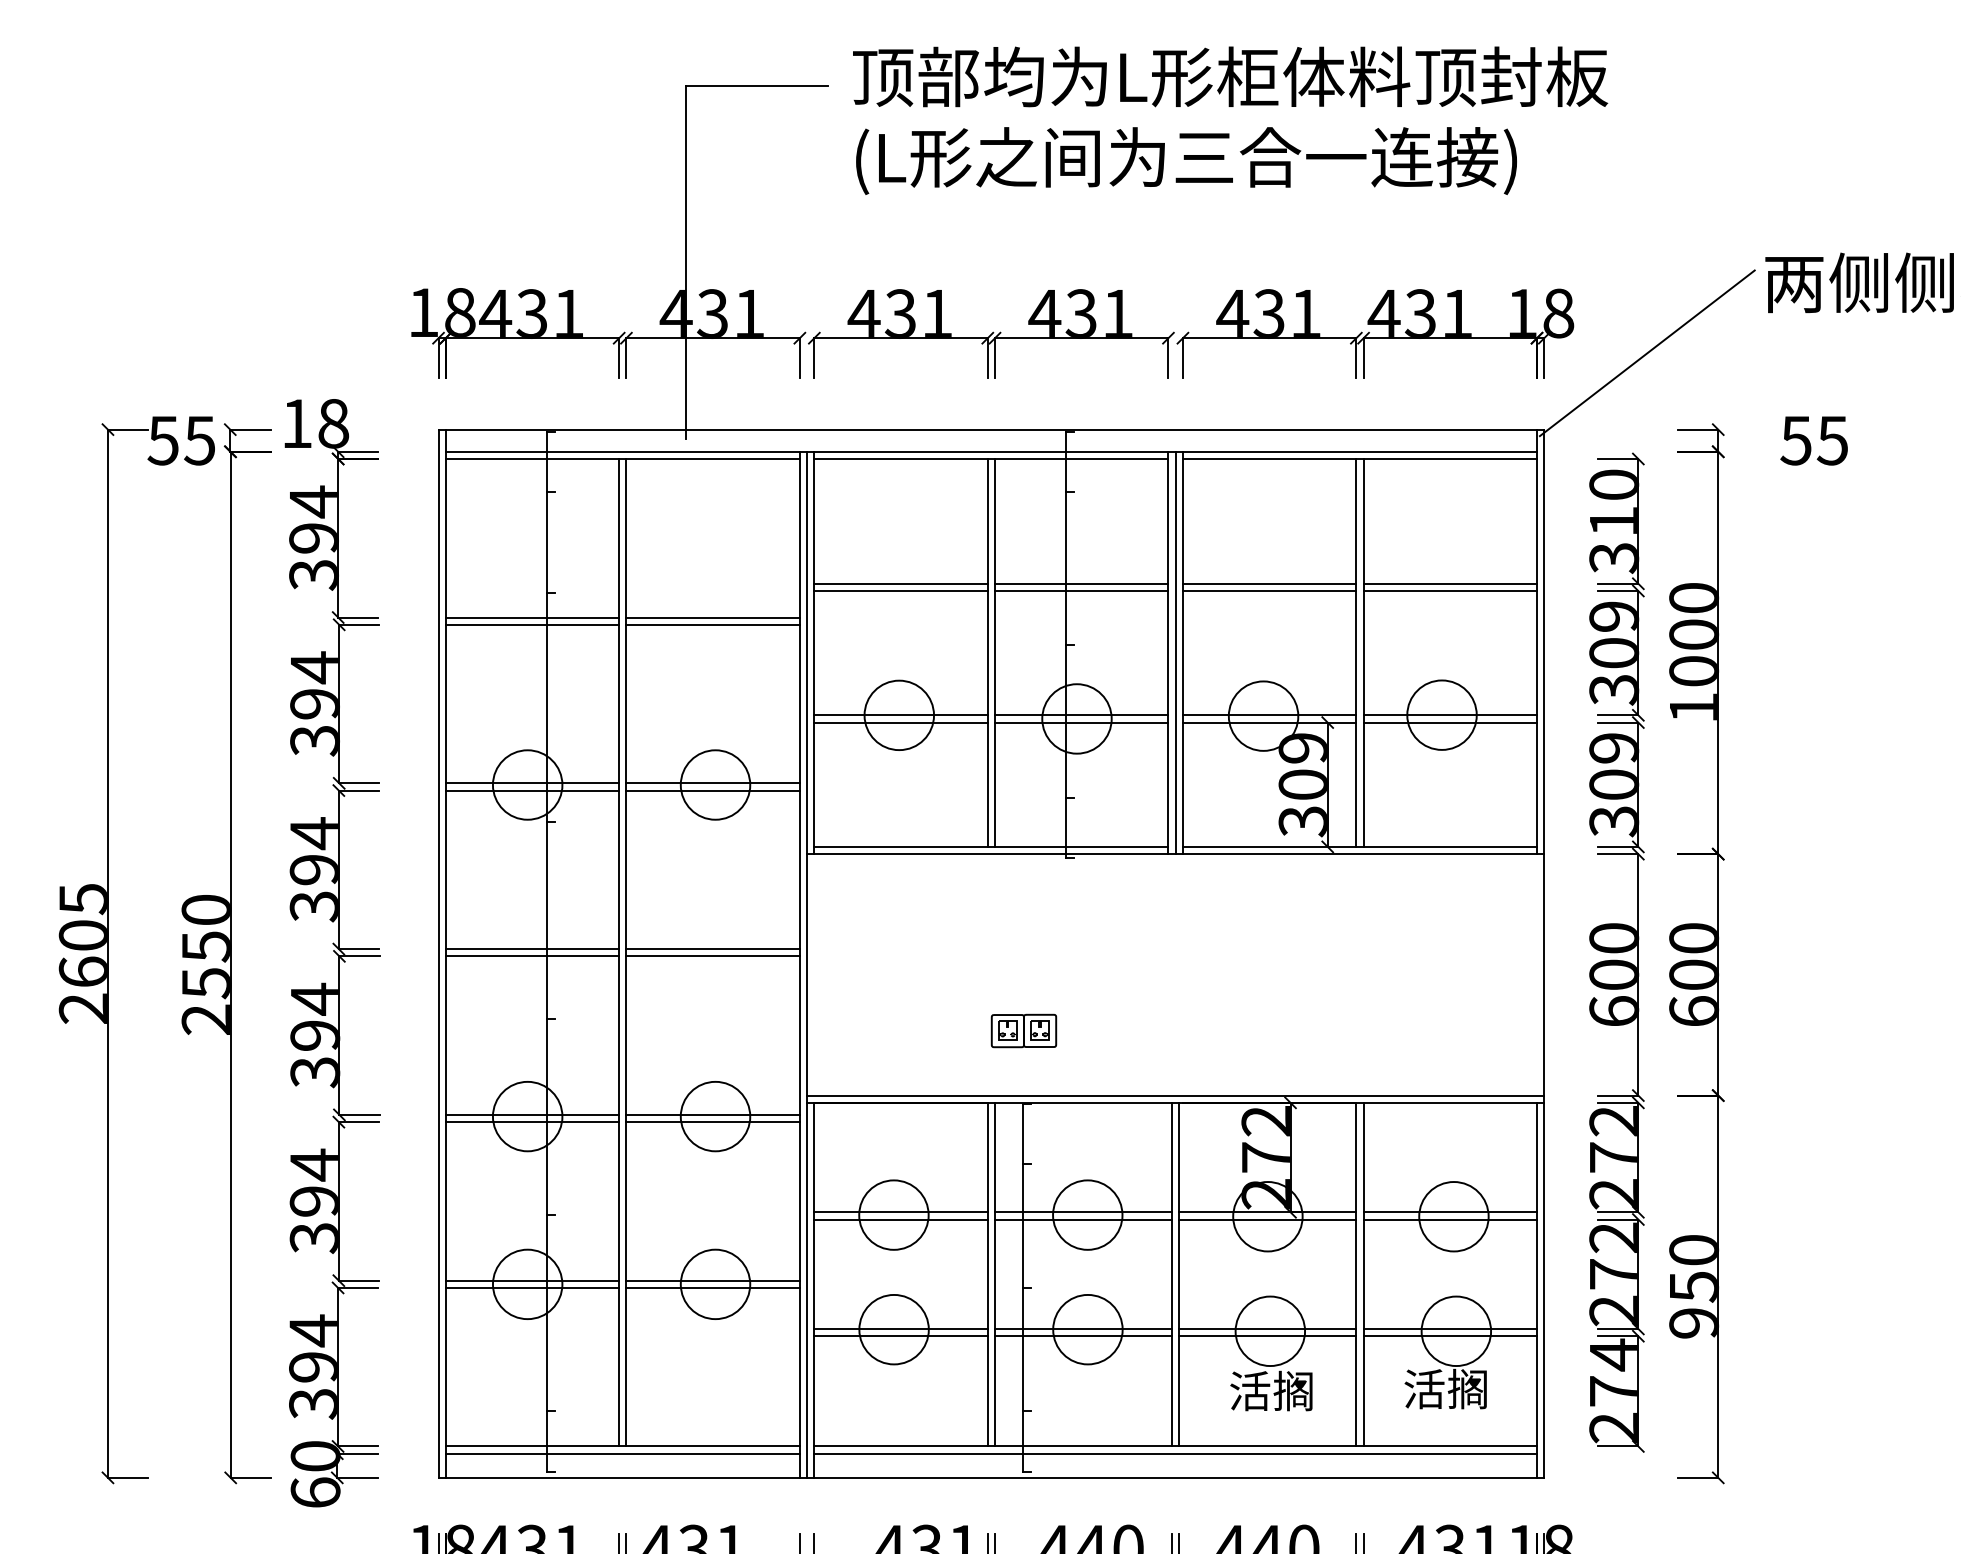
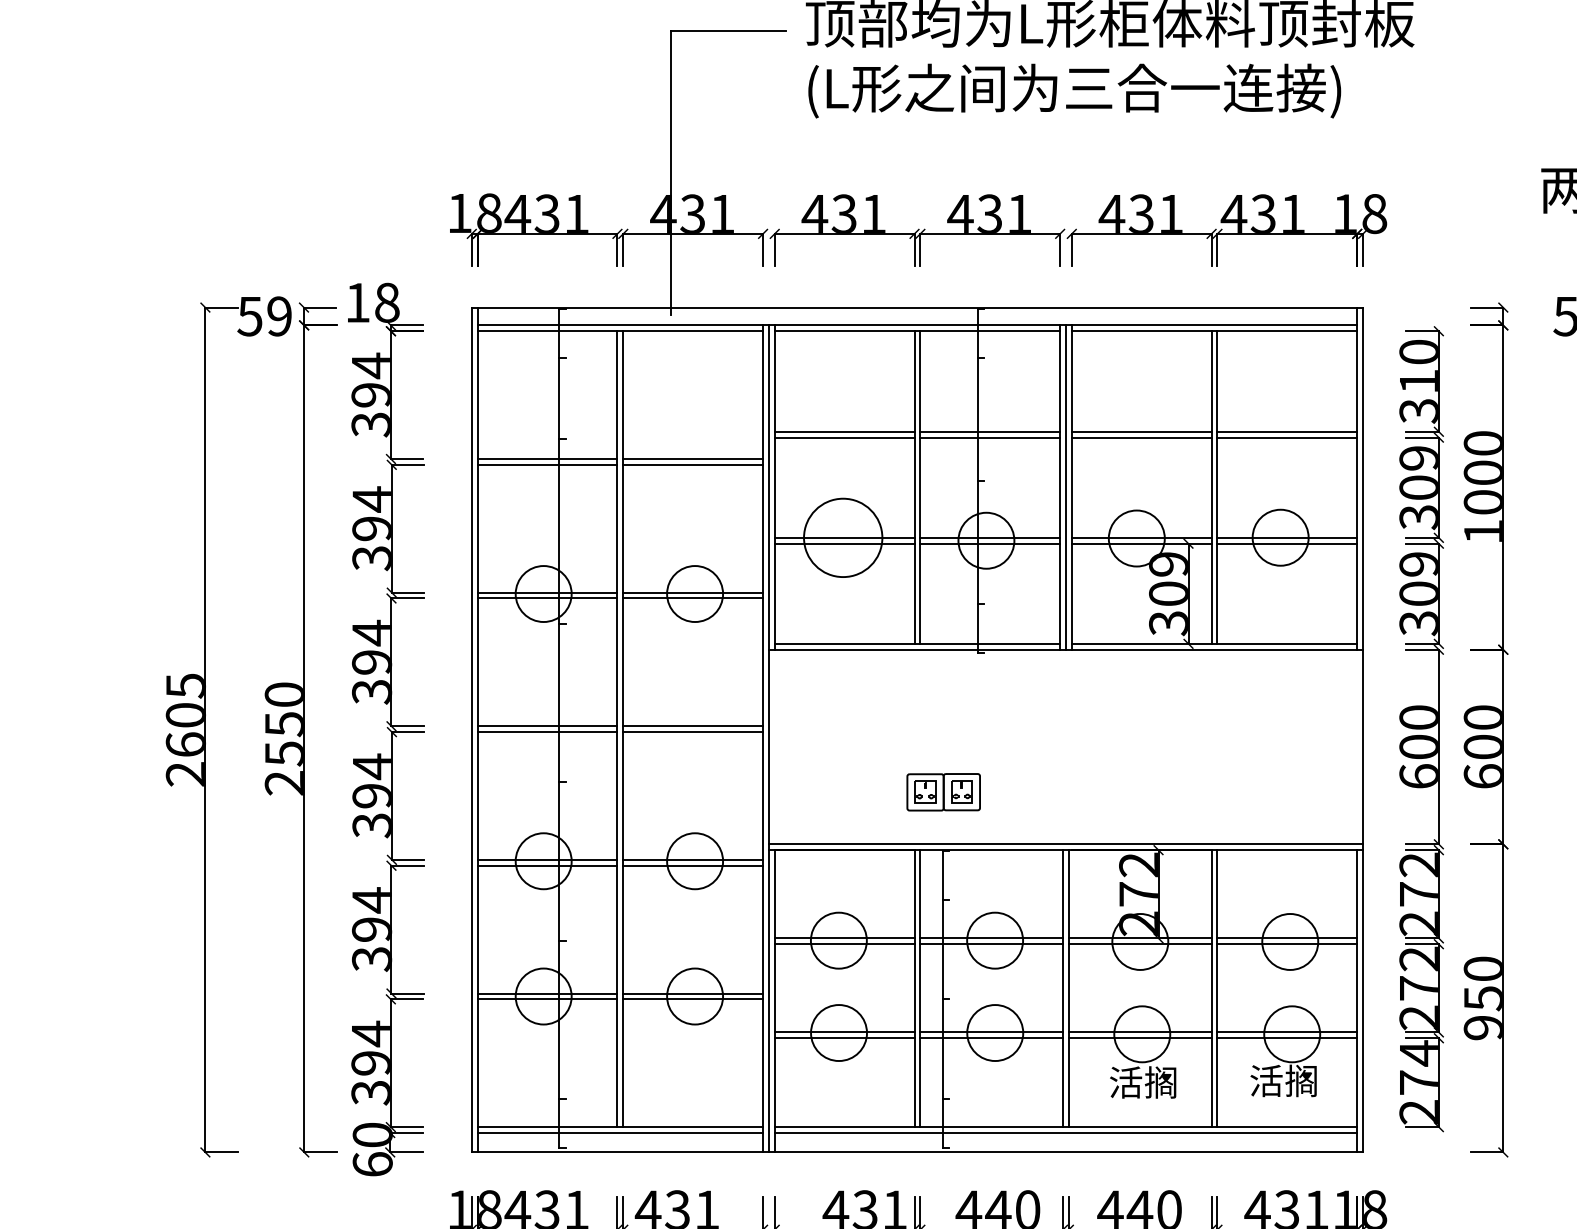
line: (1646, 353) -> (1445, 246), removed
text: (199, 440) -> (279, 316), 55 -> 59
circle: (899, 715) -> (843, 537), size x1.4
part: (1023, 1030) -> (943, 791), size x1.4

